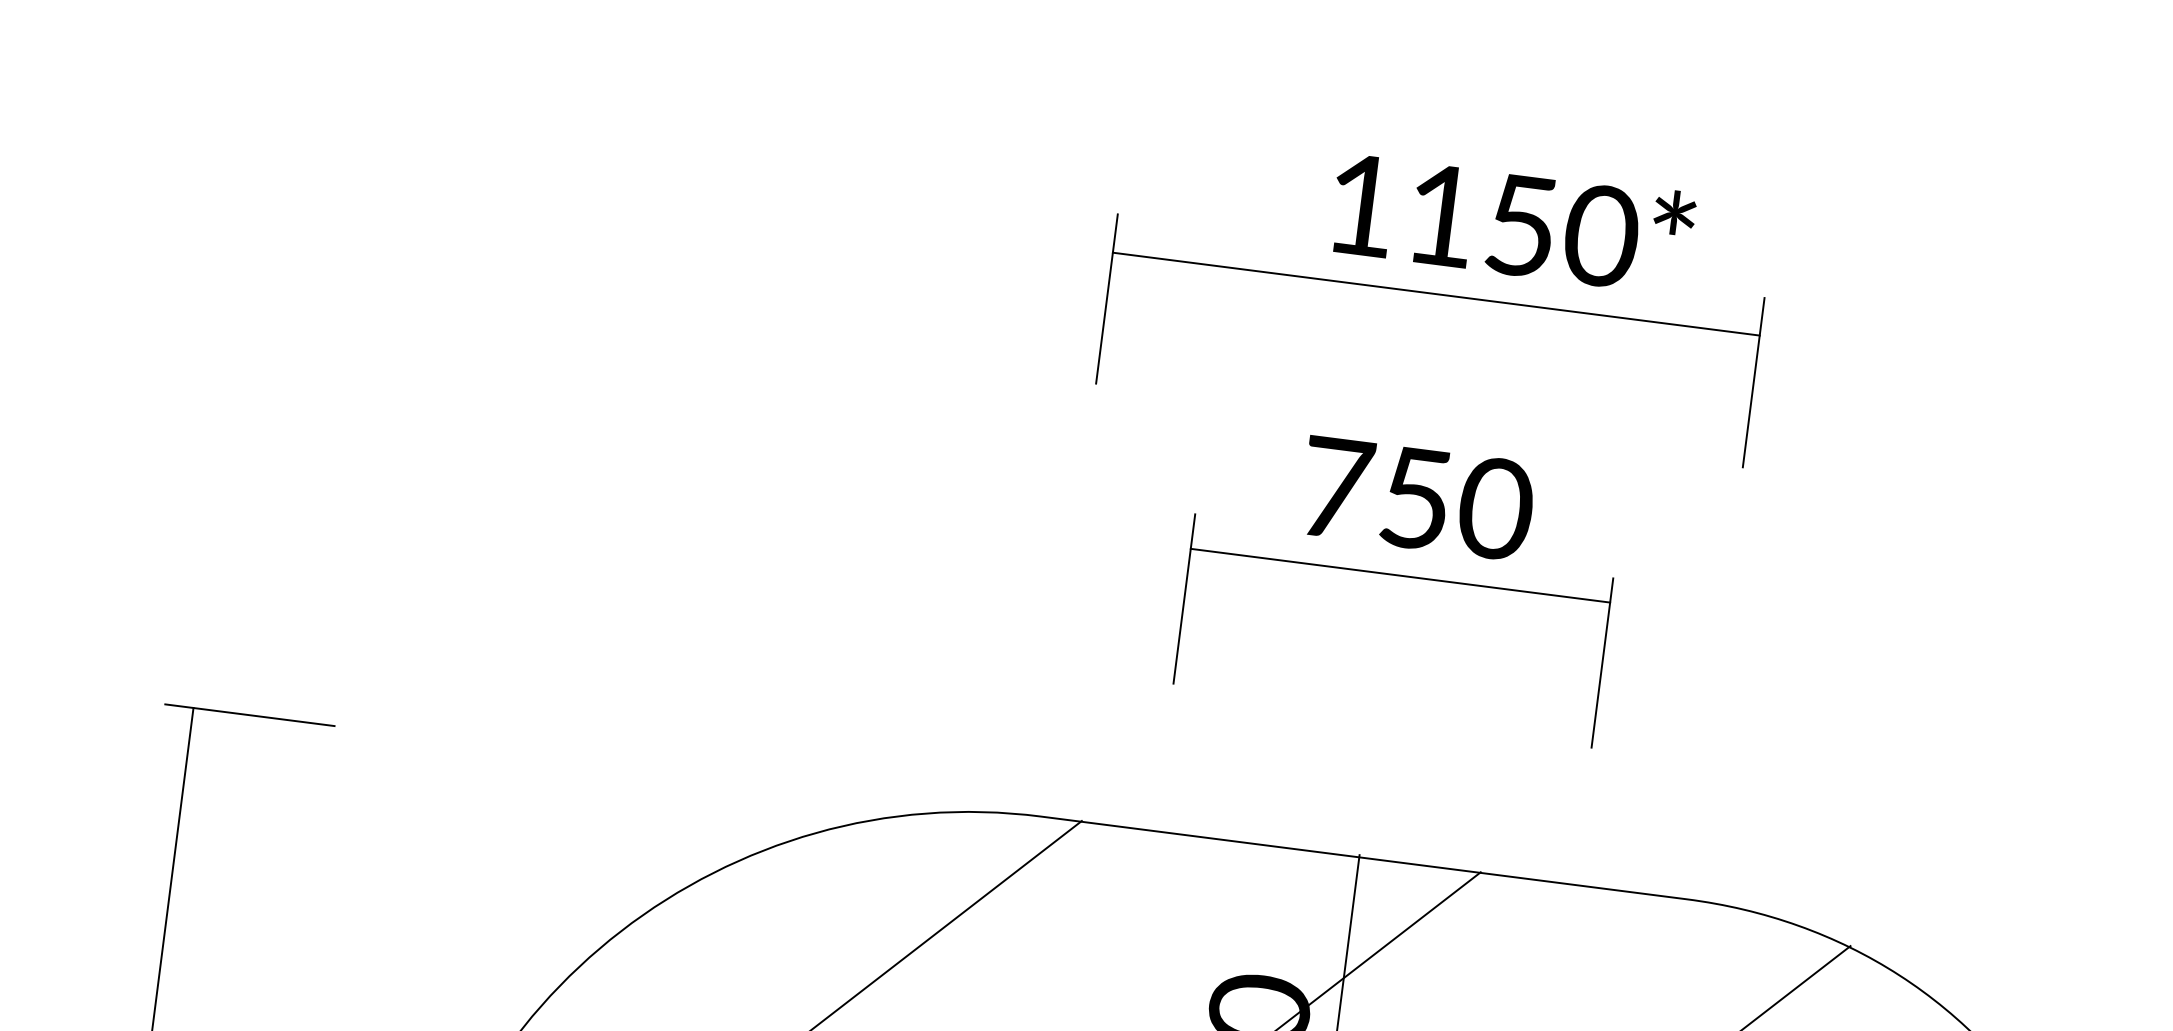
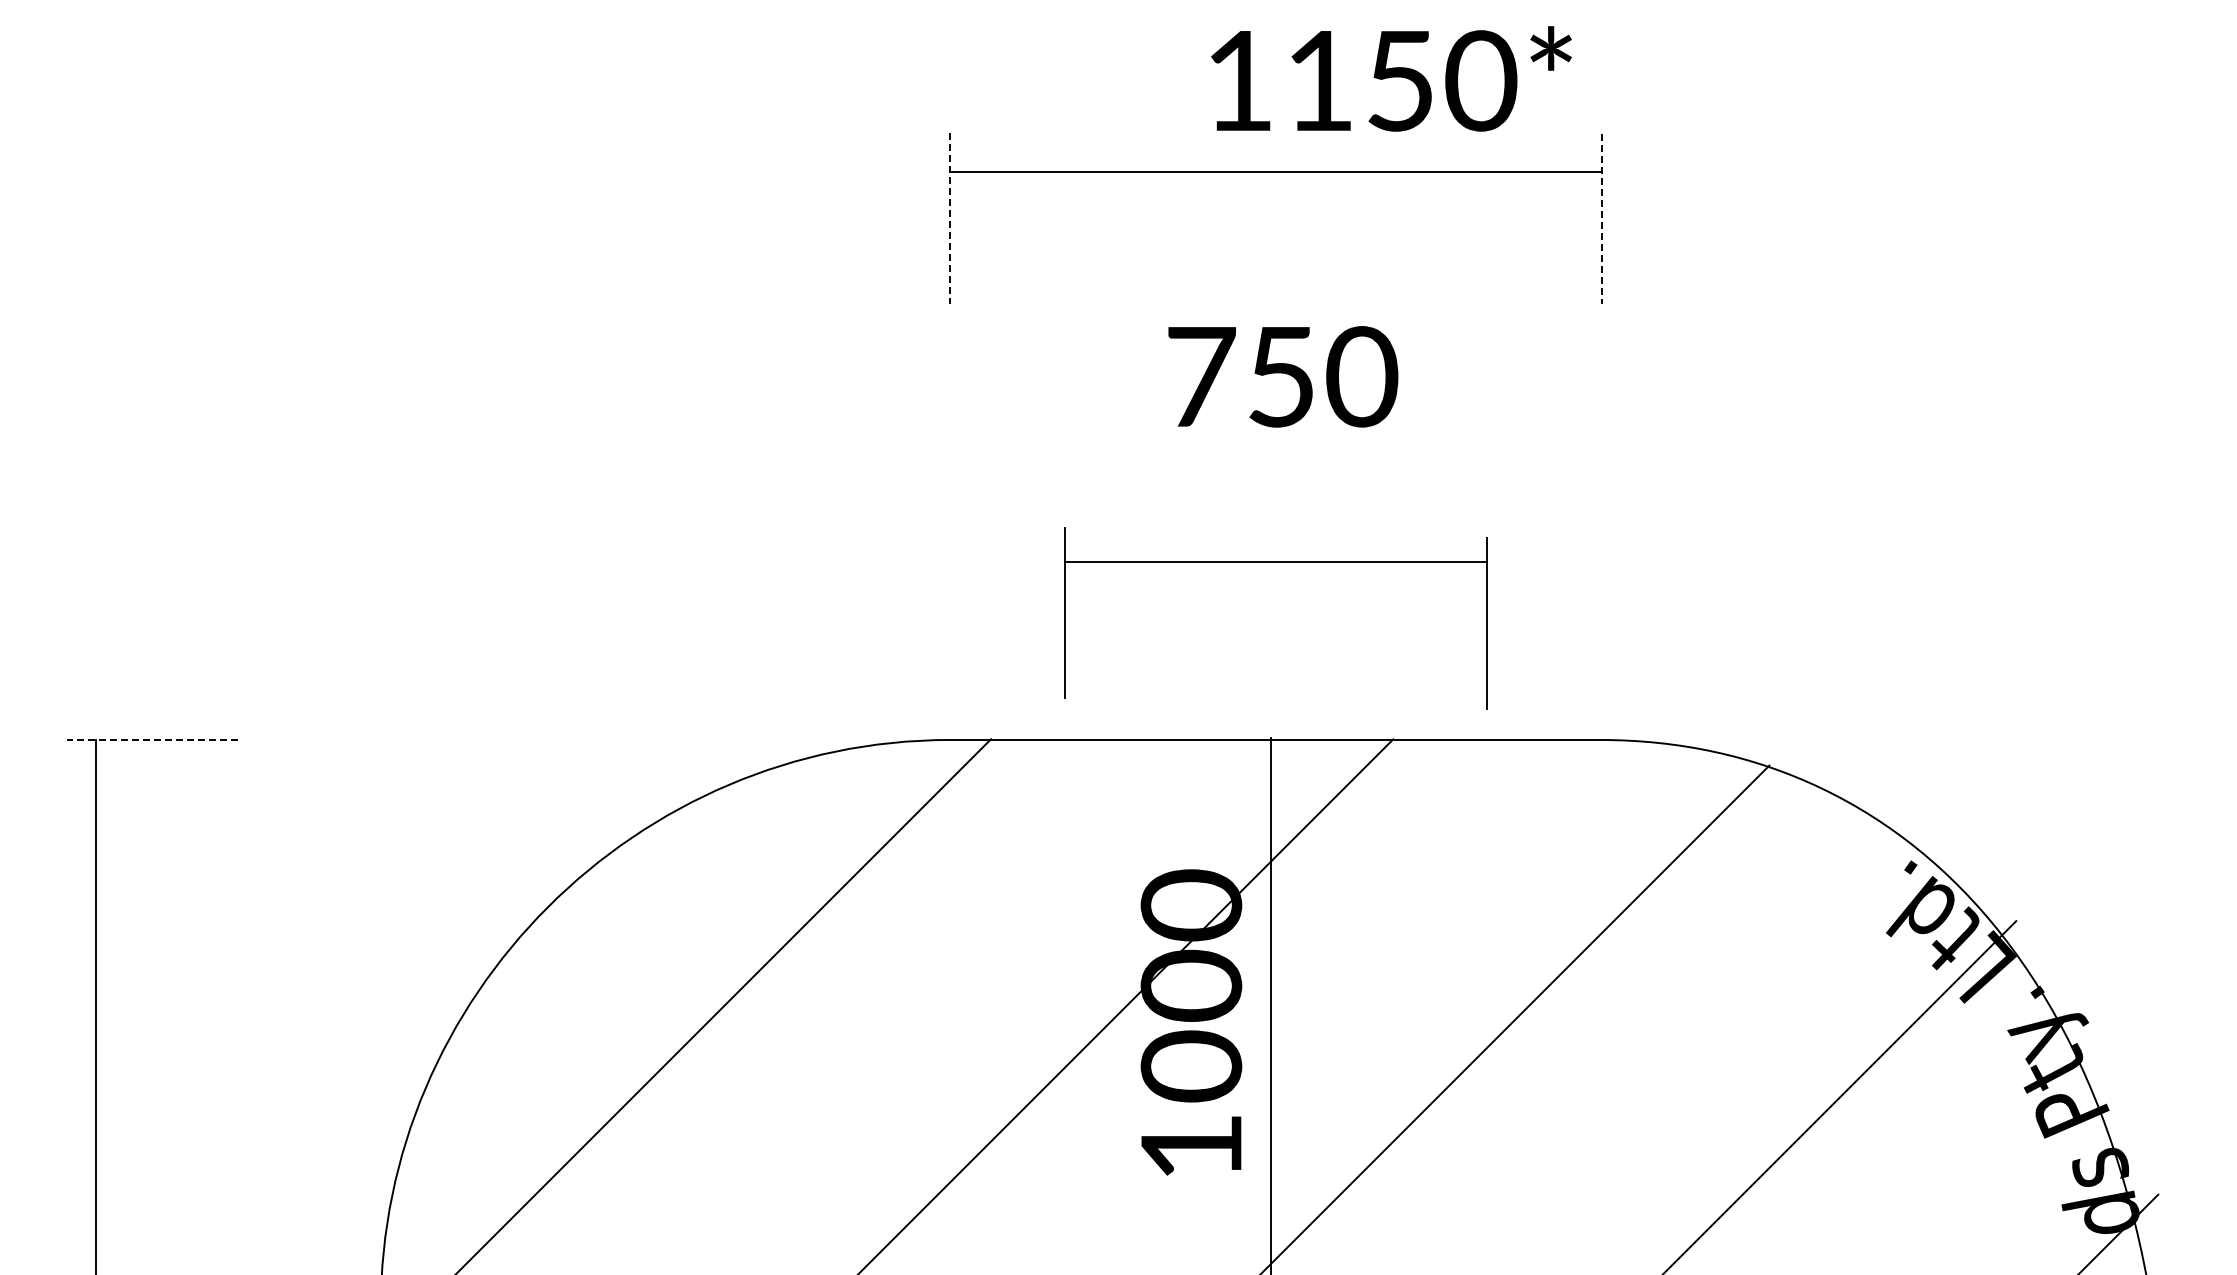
text: (1512, 222) -> (1391, 78), moved
line: (1106, 299) -> (949, 218), solid -> dashed
line: (1753, 383) -> (1601, 219), solid -> dashed
part: (1400, 575) -> (1275, 562), moved
line: (248, 715) -> (151, 740), solid -> dashed

